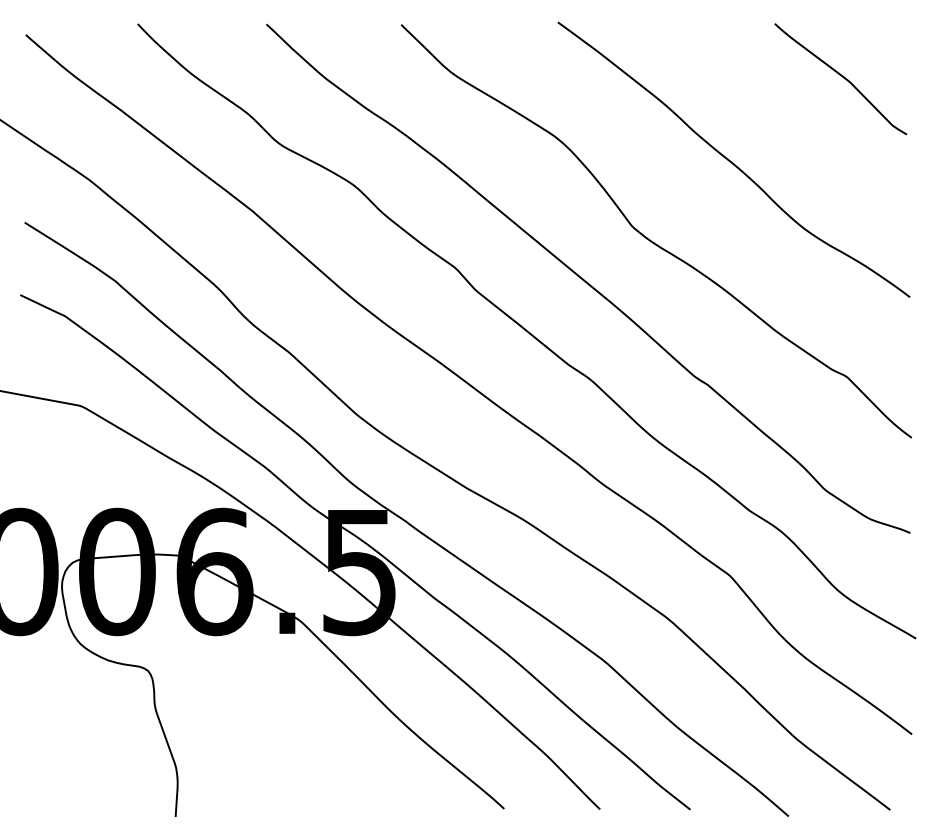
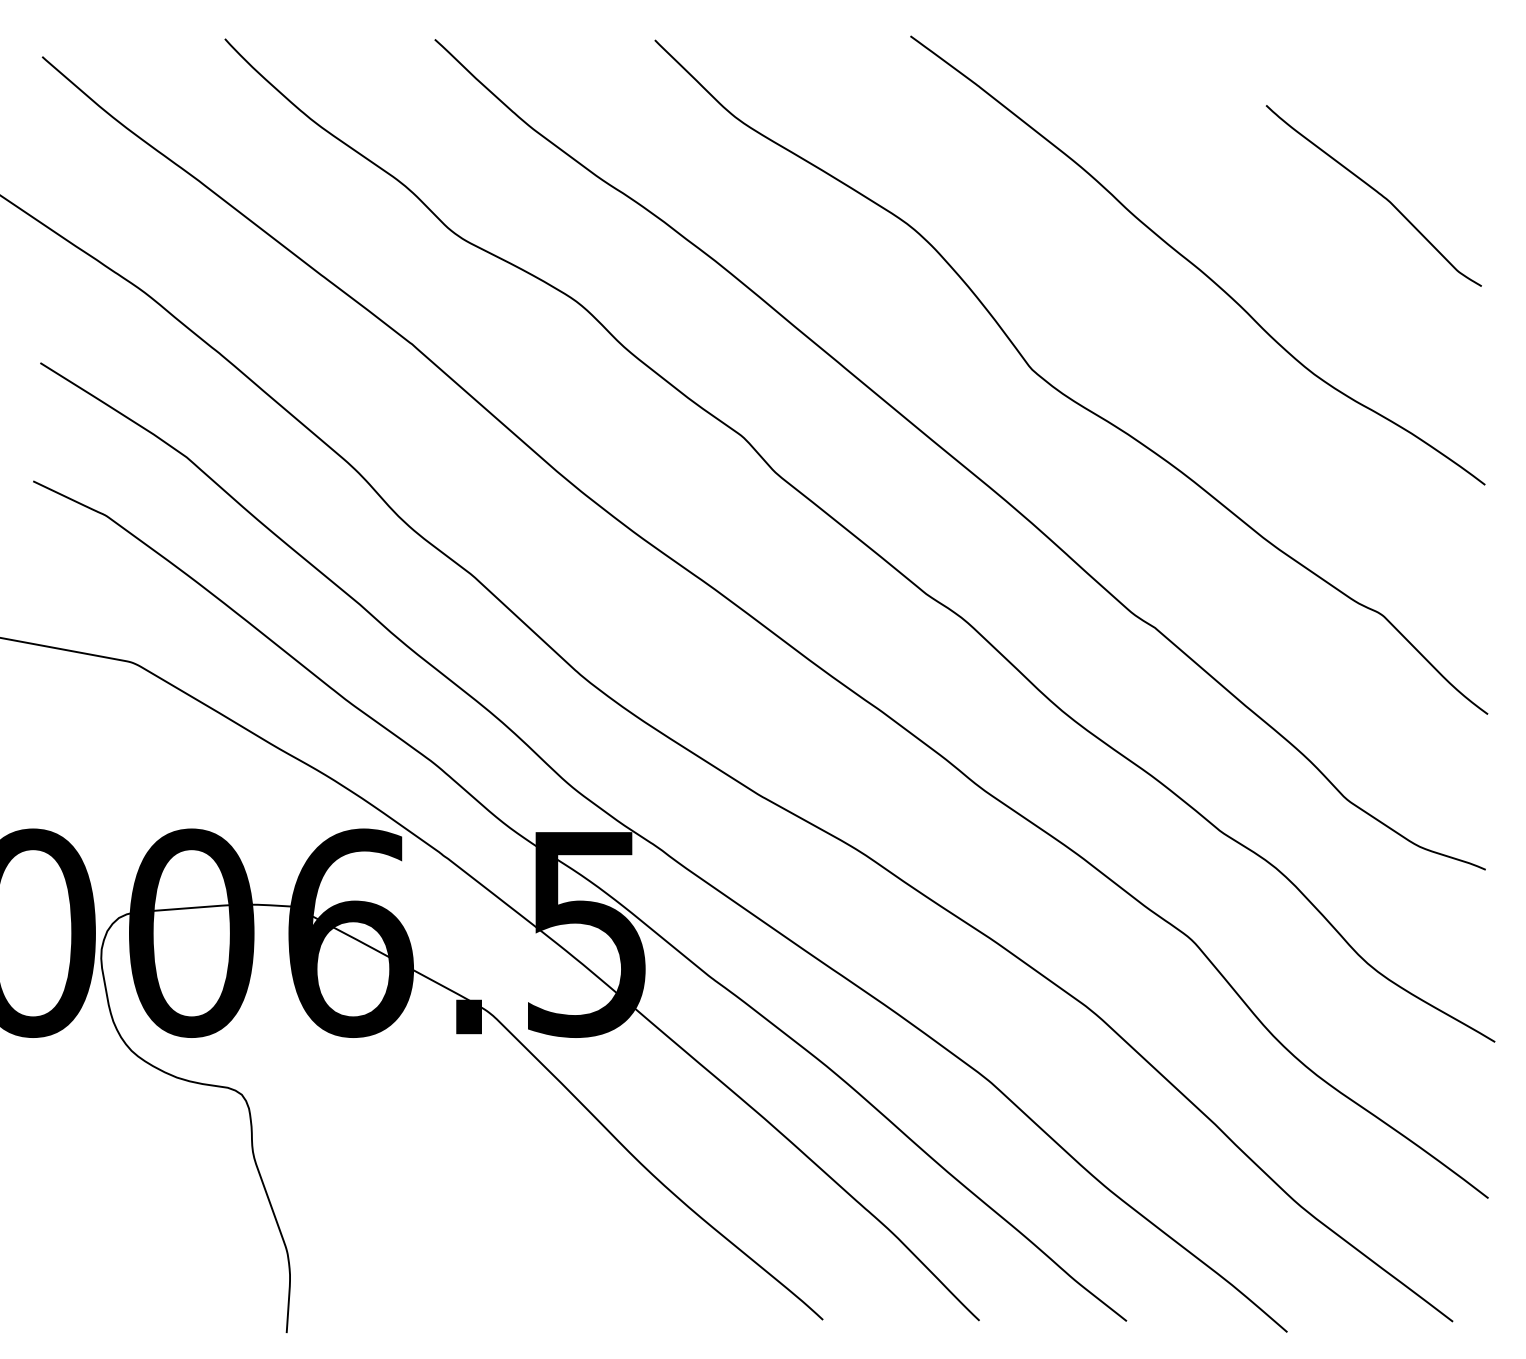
curve: (842, 77) -> (1376, 193), moved

